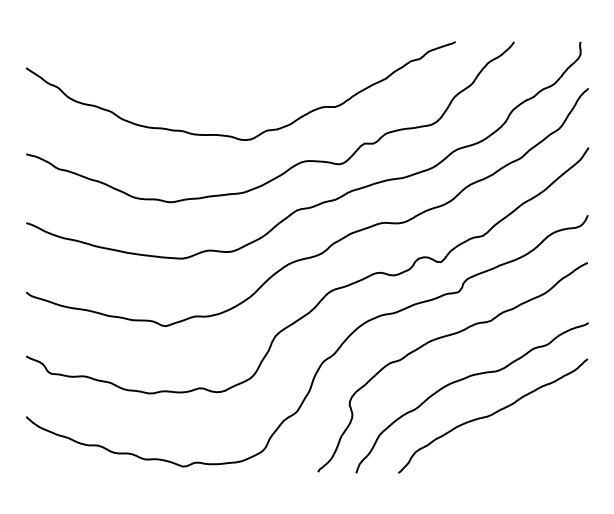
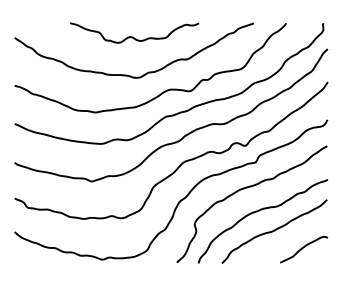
curve: (237, 65) -> (132, 36), added
curve: (544, 446) -> (303, 248), added

